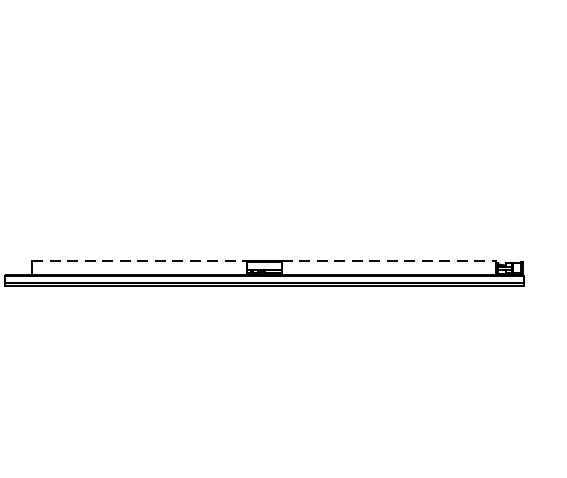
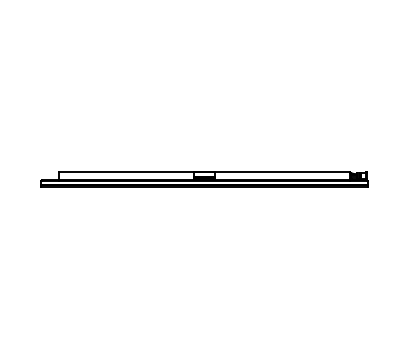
line: (140, 261) -> (126, 171), dashed -> solid
line: (388, 261) -> (282, 171), dashed -> solid

